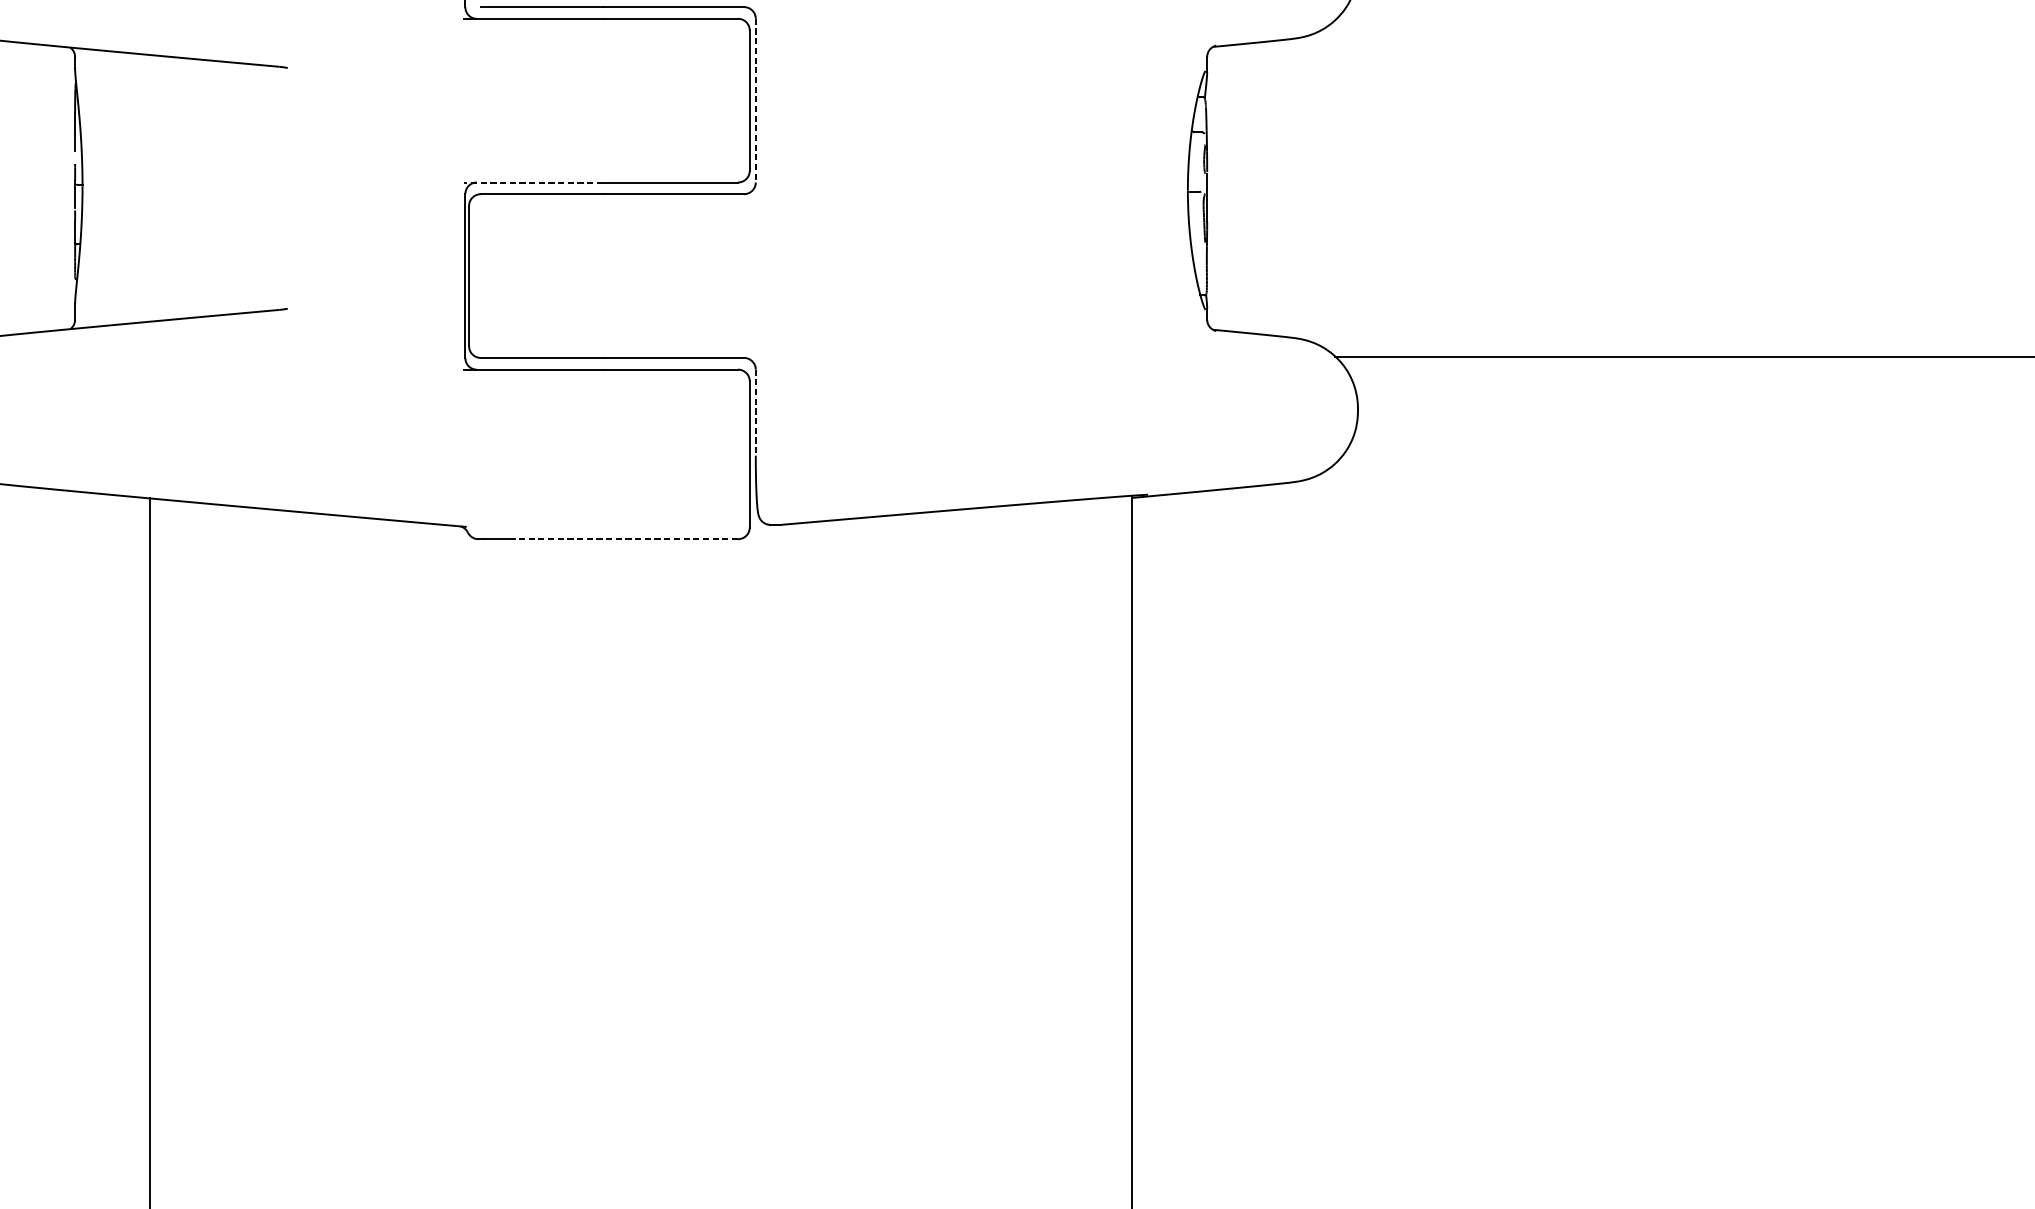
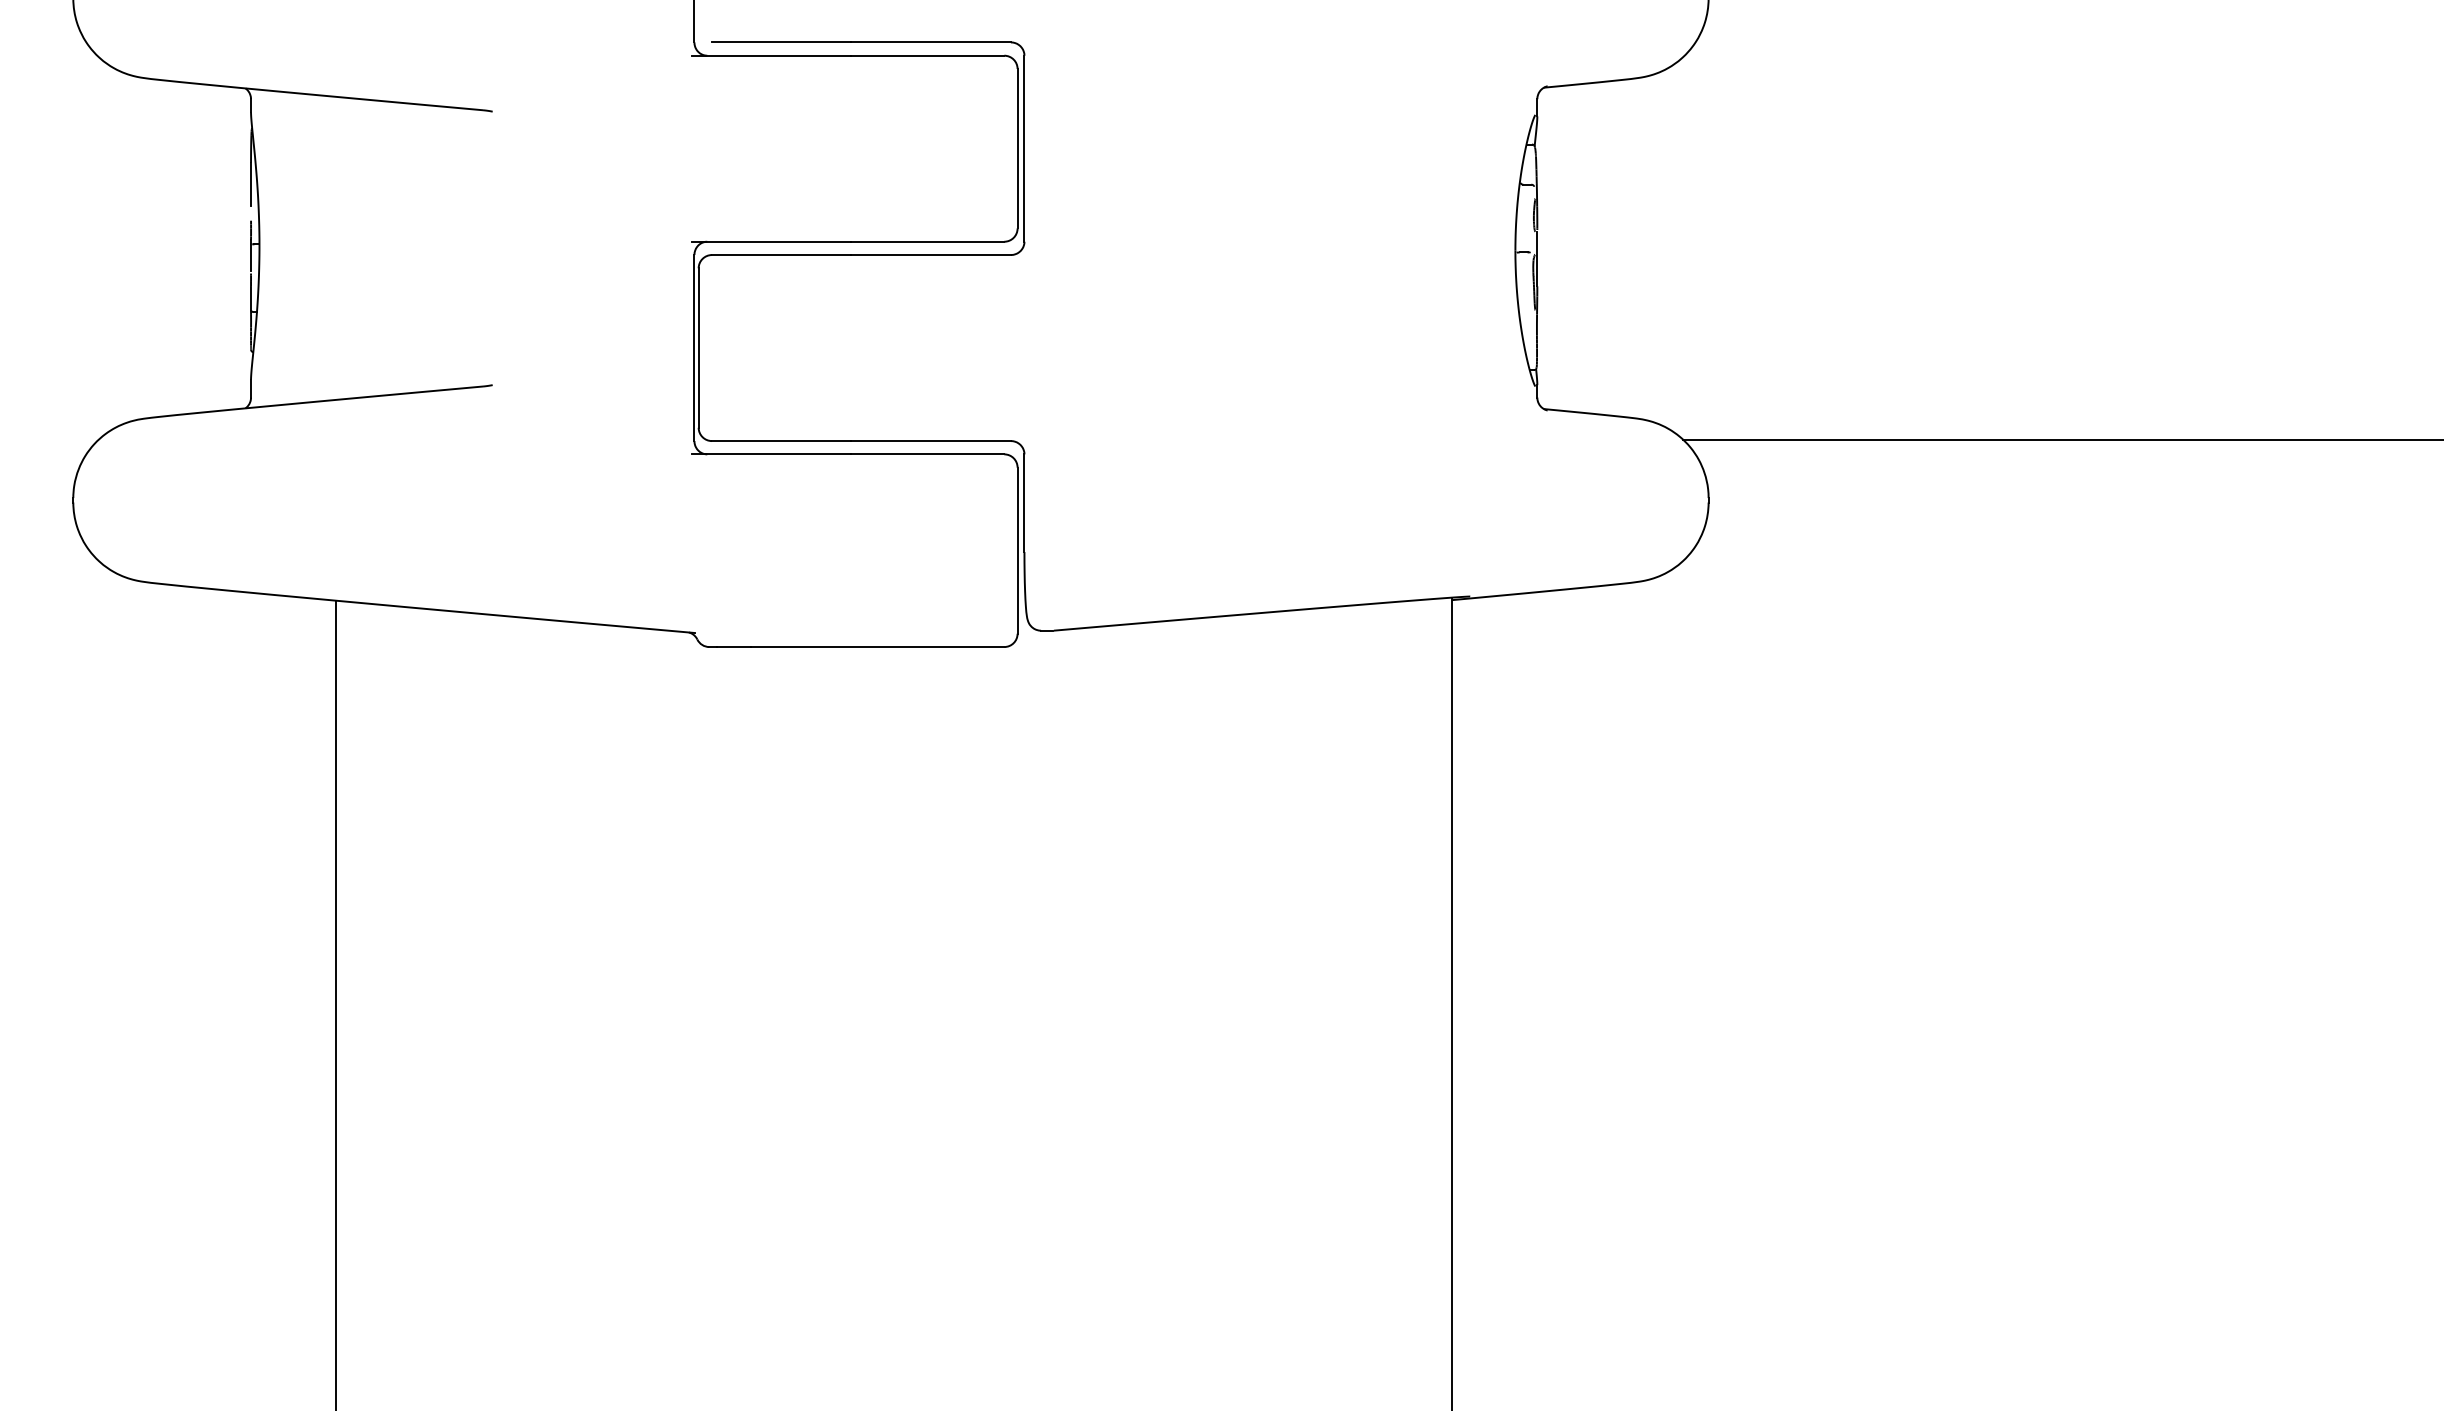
line: (755, 101) -> (1024, 149), dashed -> solid
line: (533, 182) -> (771, 241), dashed -> solid
line: (755, 412) -> (1024, 503), dashed -> solid
line: (626, 539) -> (877, 647), dashed -> solid

